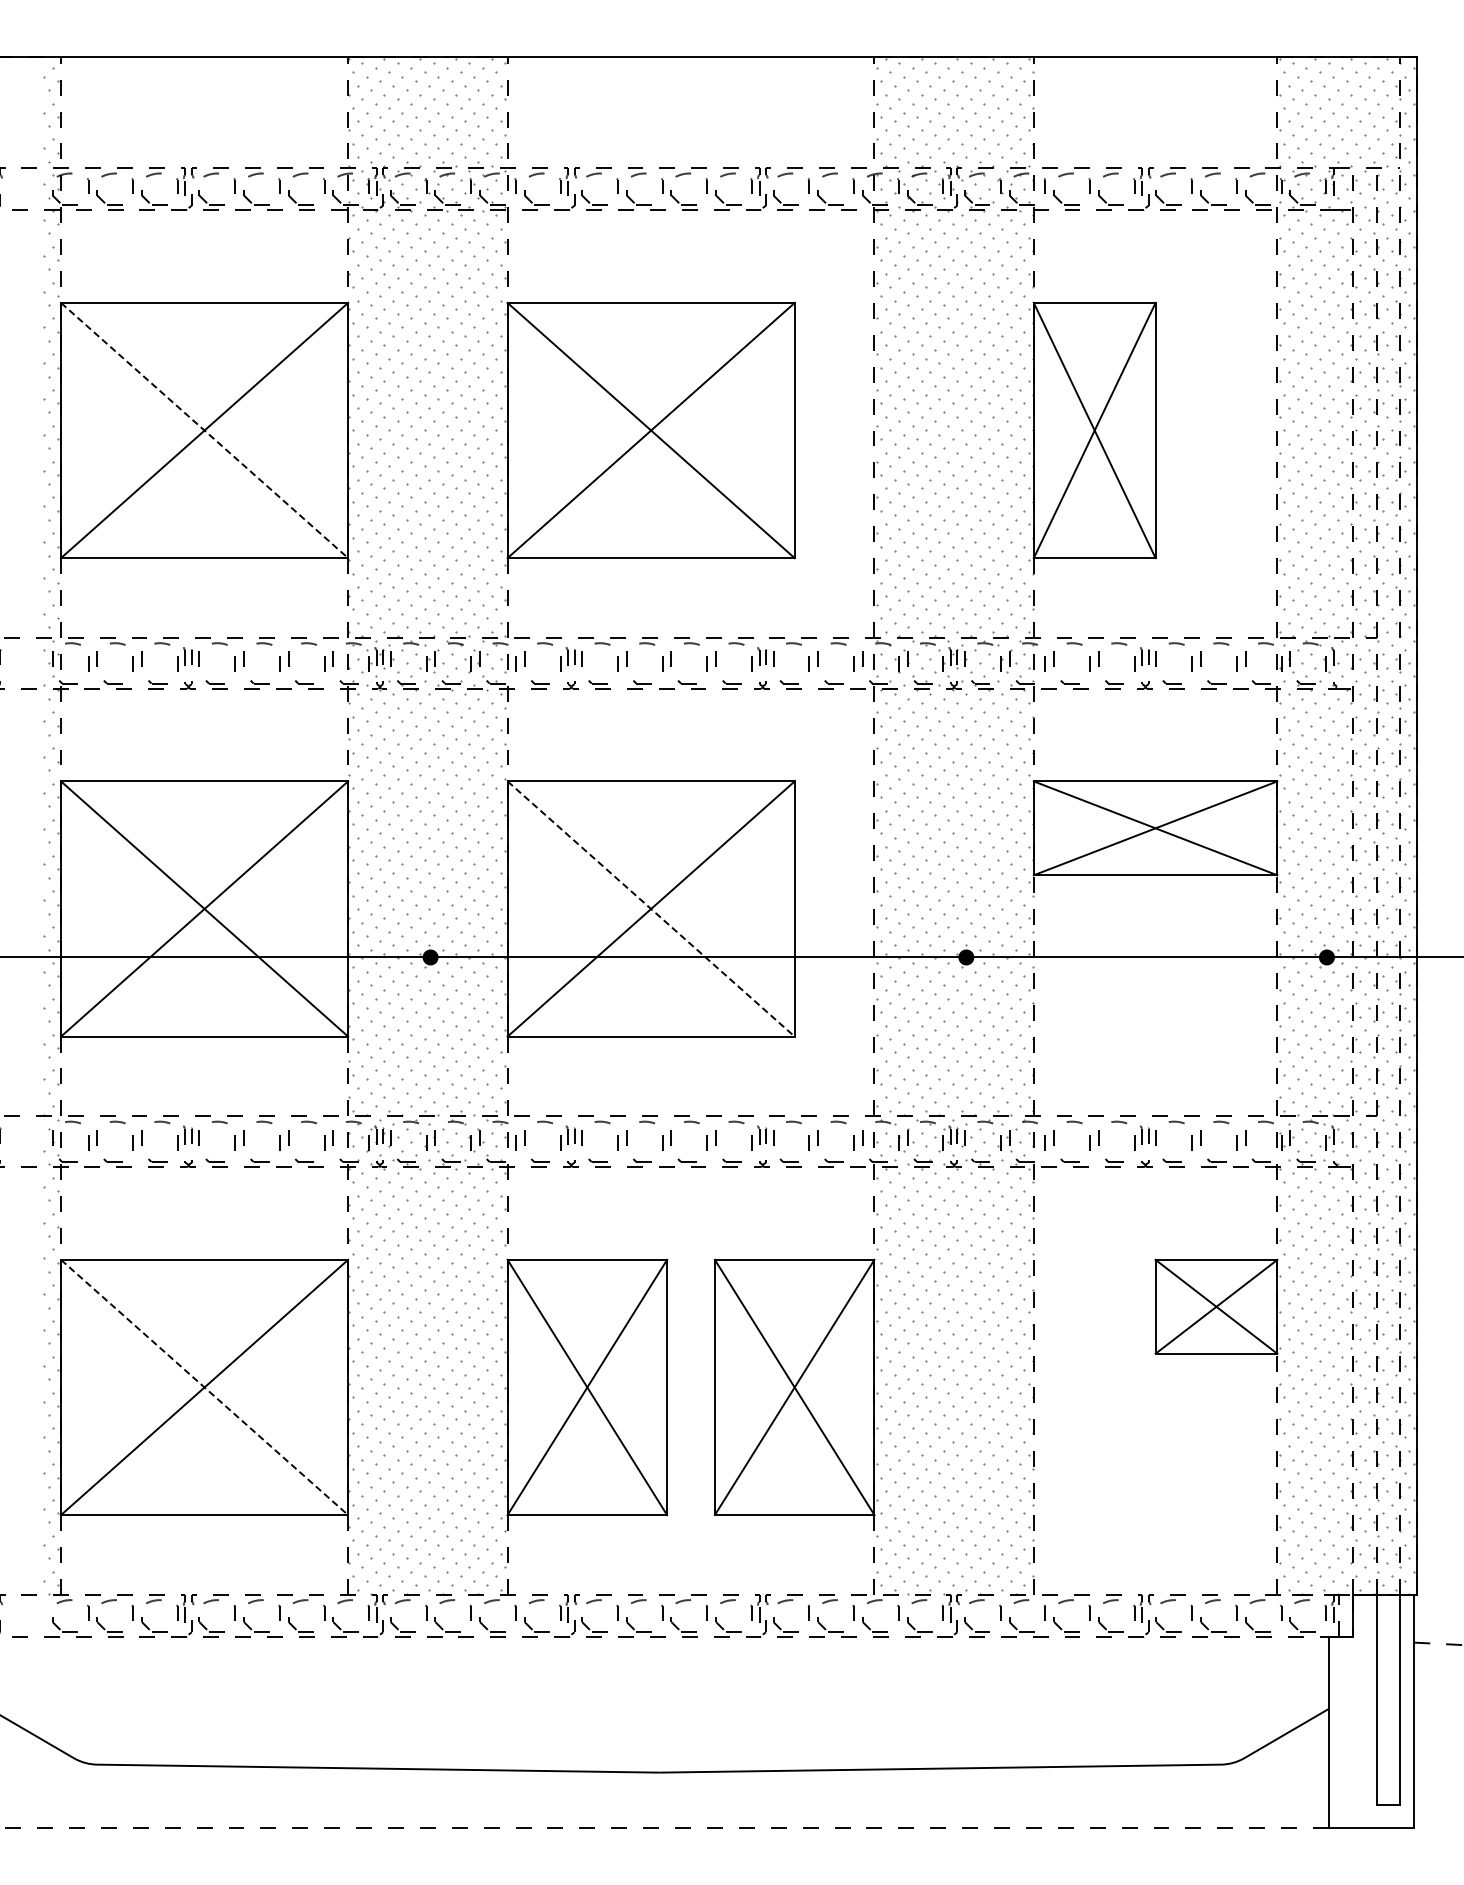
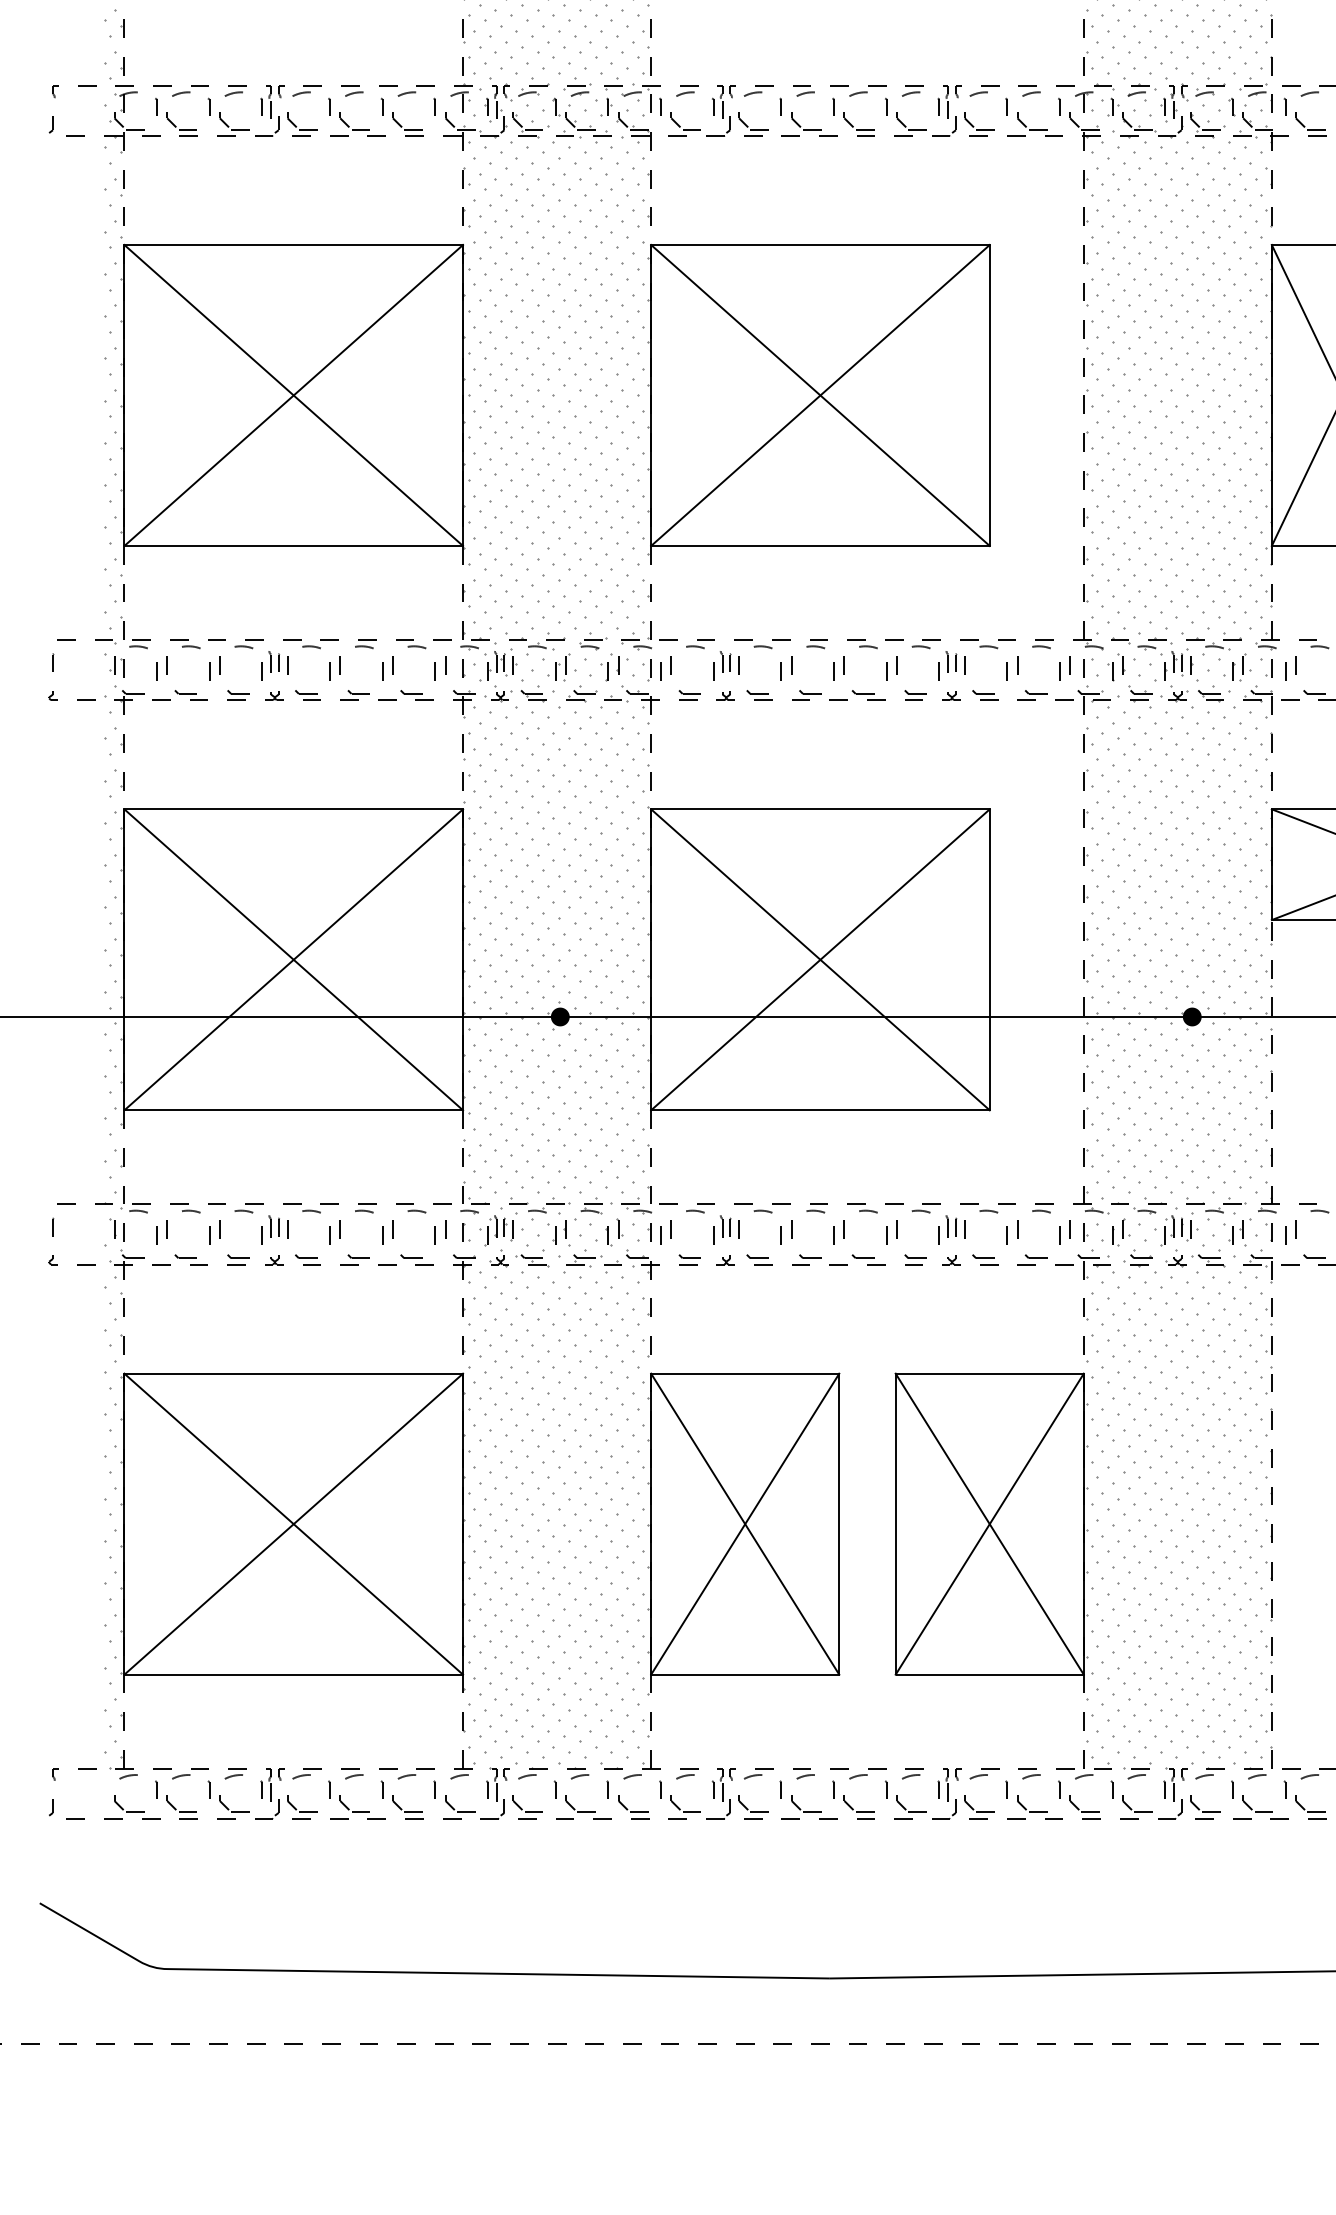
line: (204, 430) -> (293, 395), dashed -> solid
line: (651, 909) -> (820, 960), dashed -> solid
line: (204, 1387) -> (293, 1524), dashed -> solid

